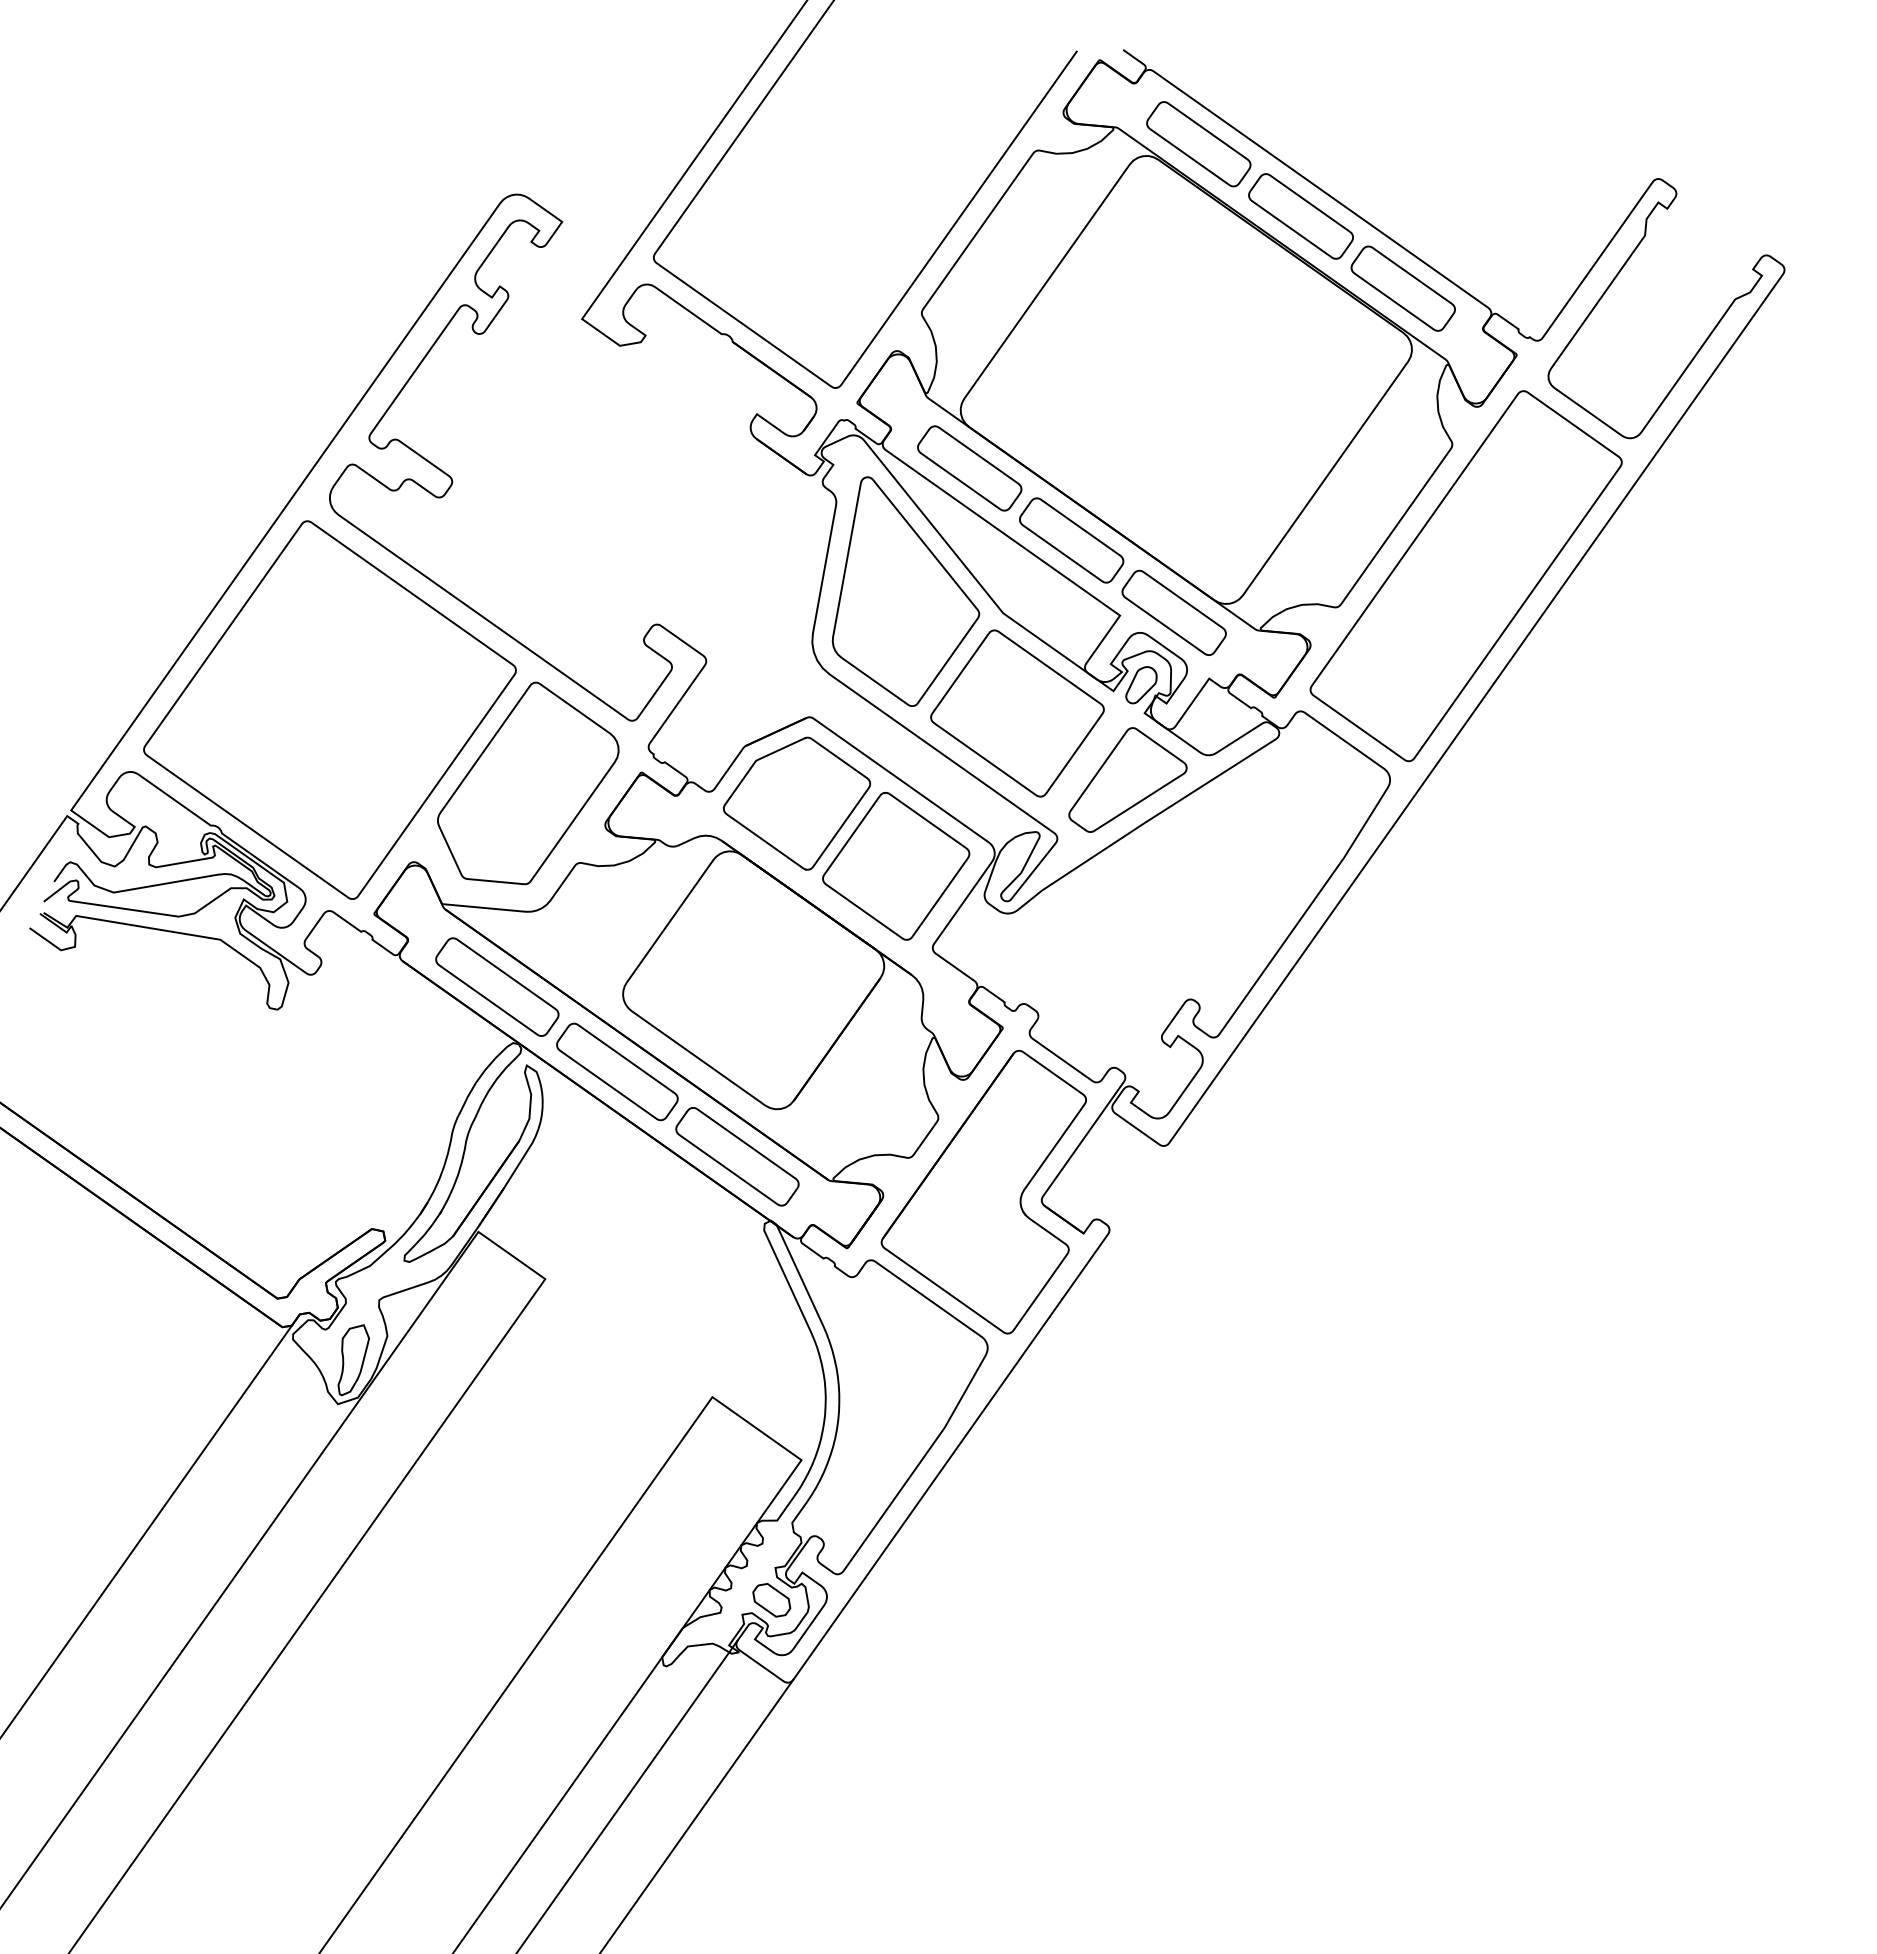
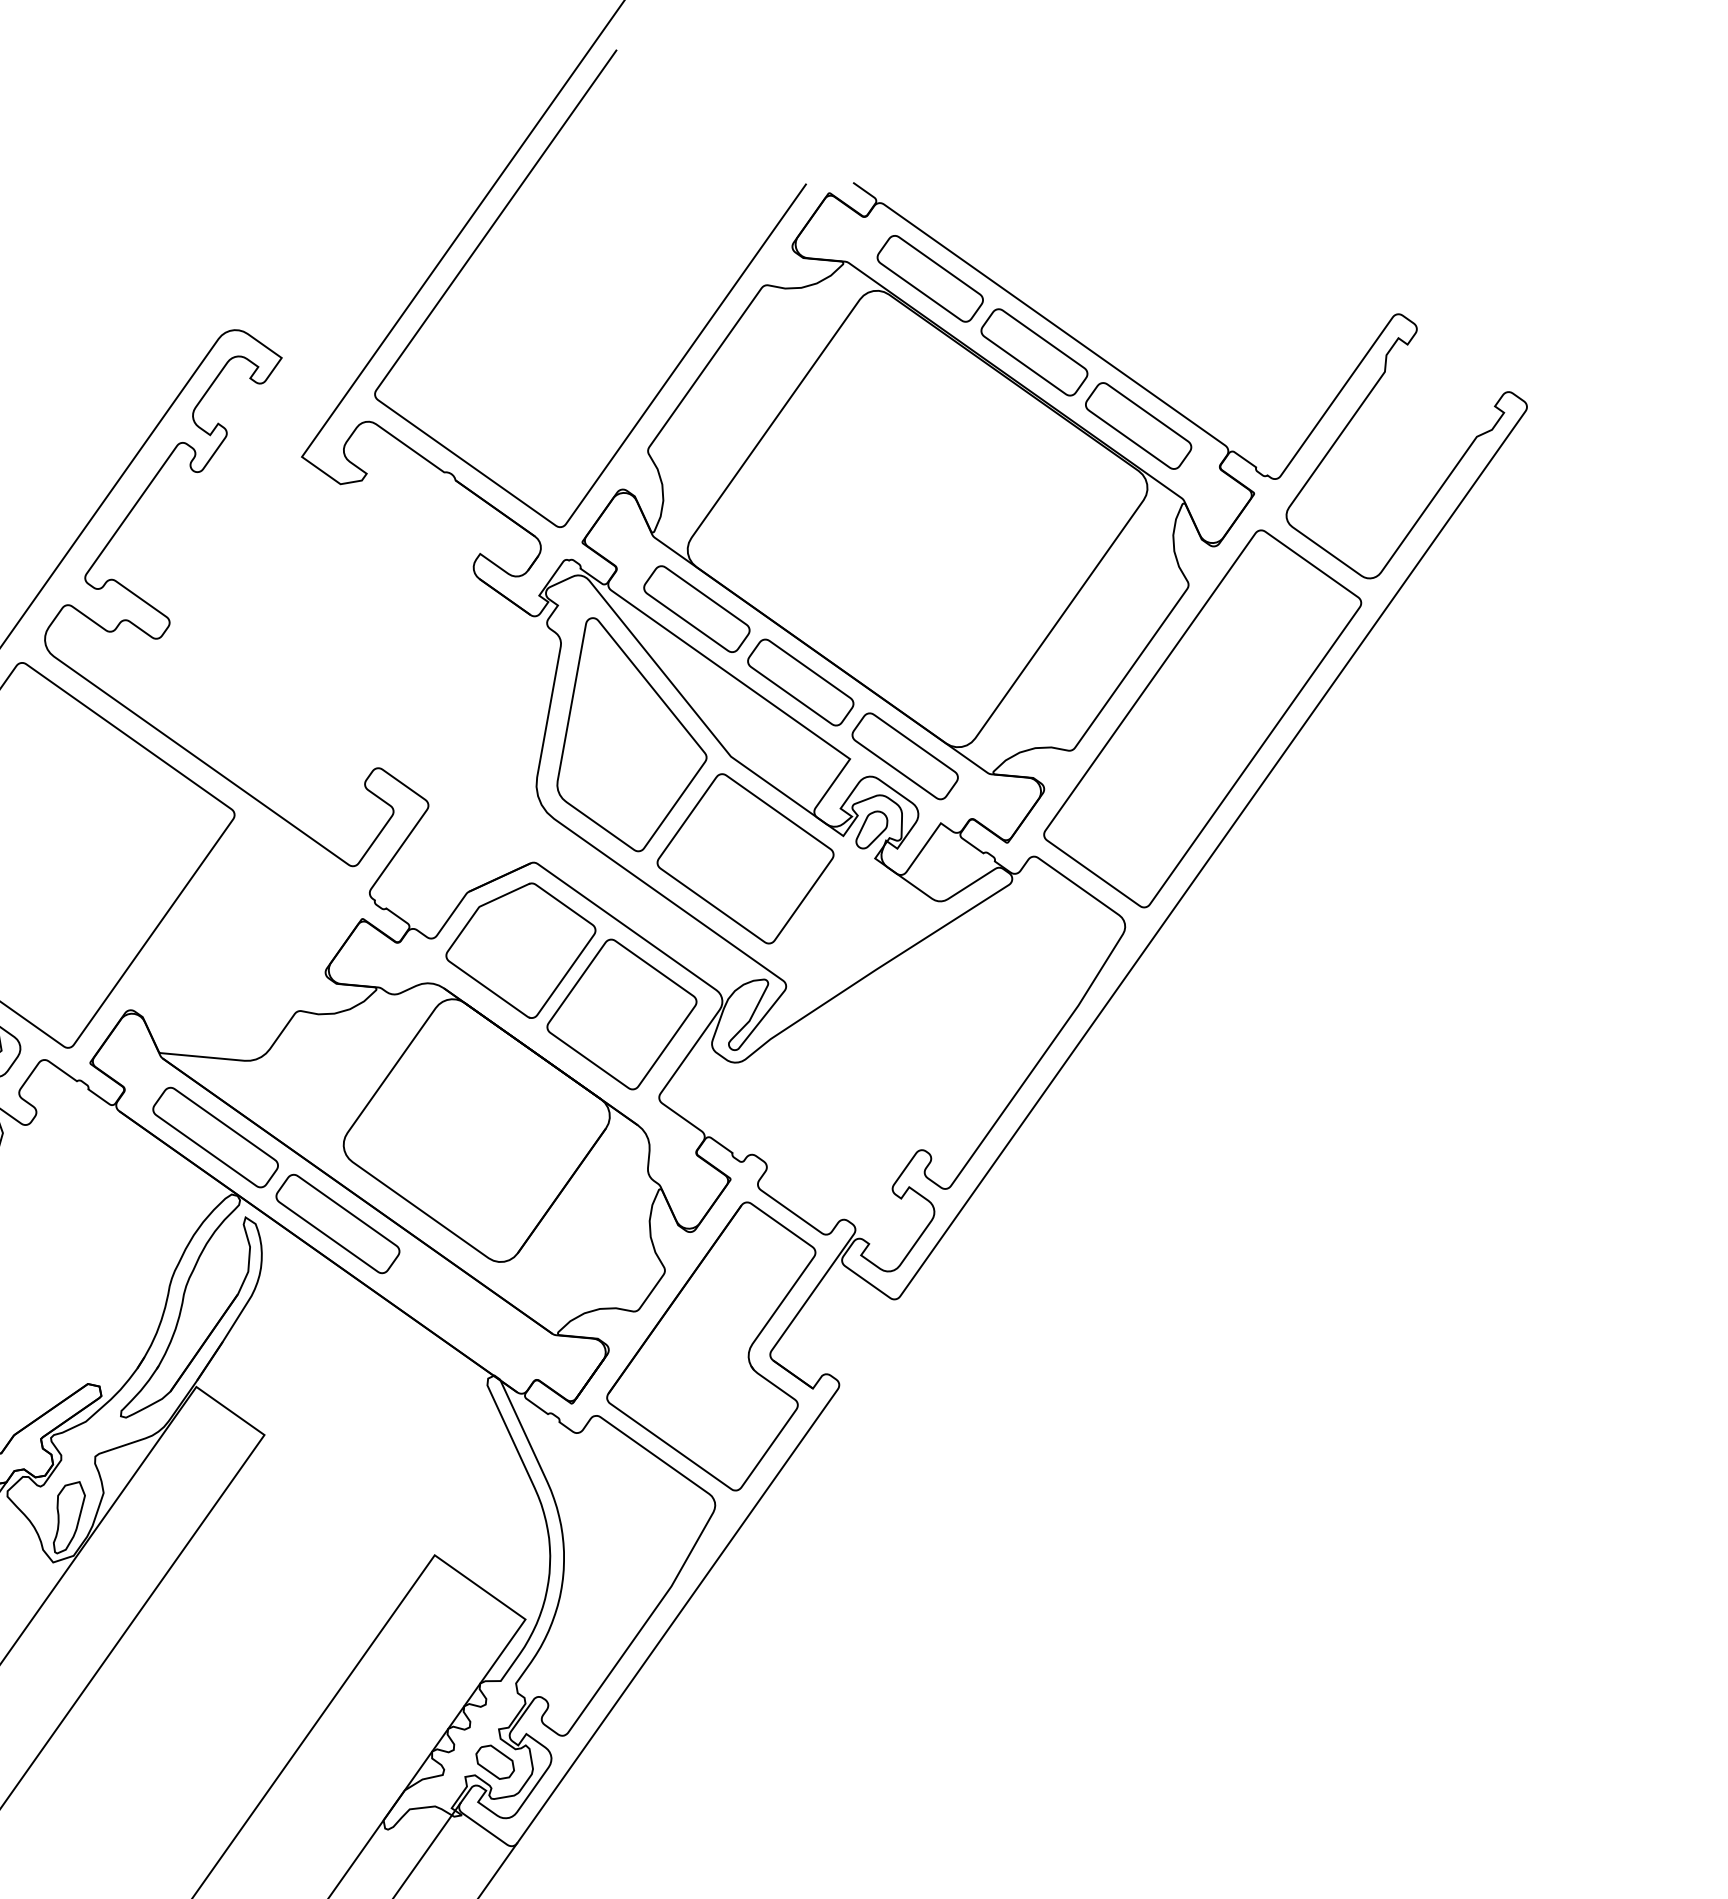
part: (1127, 779) -> (857, 926), removed
part: (528, 783) -> (247, 930), removed
part: (737, 1156) -> (460, 1310), removed

